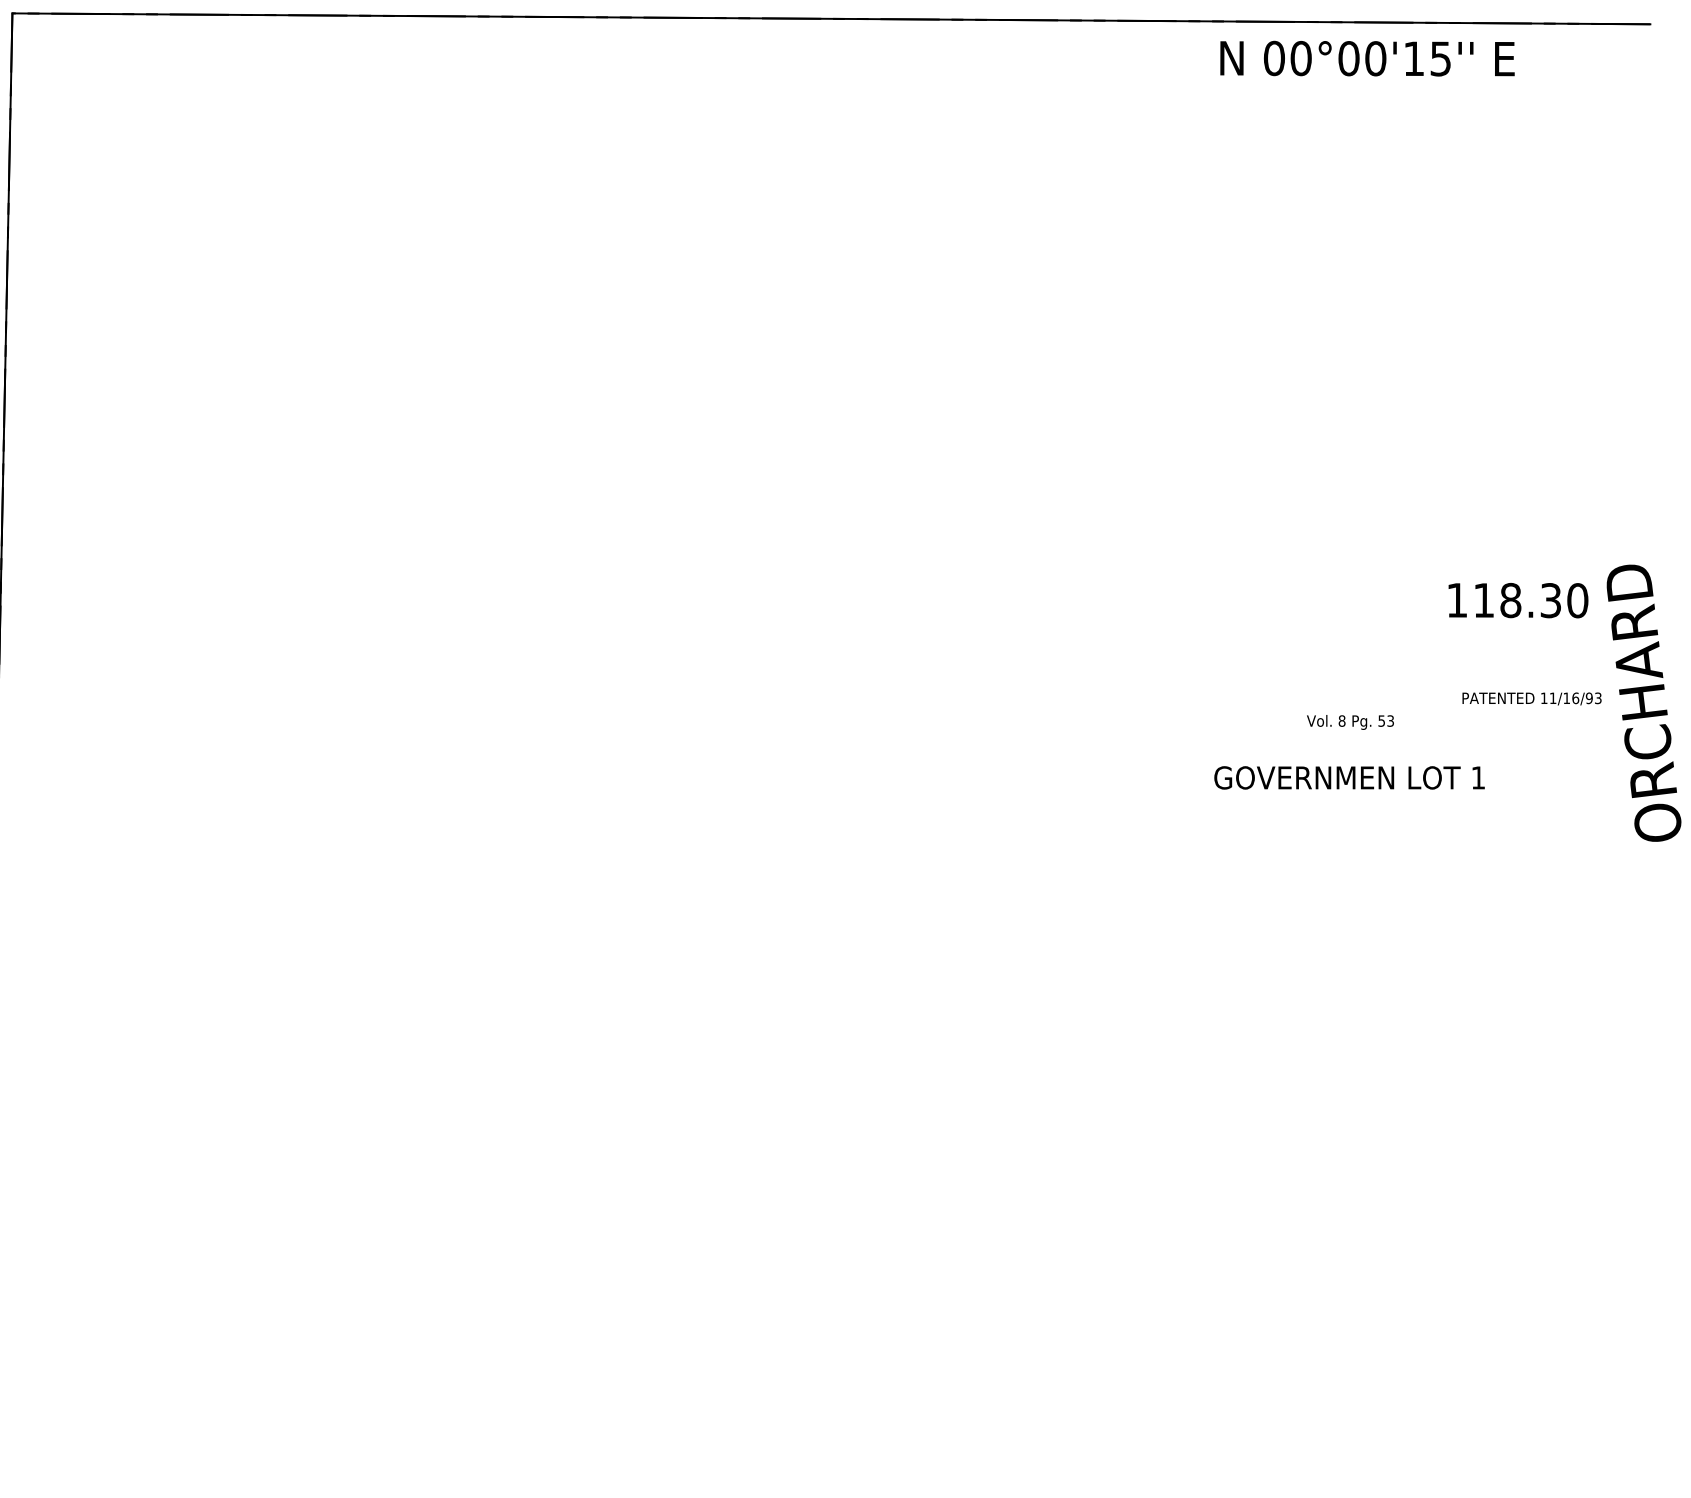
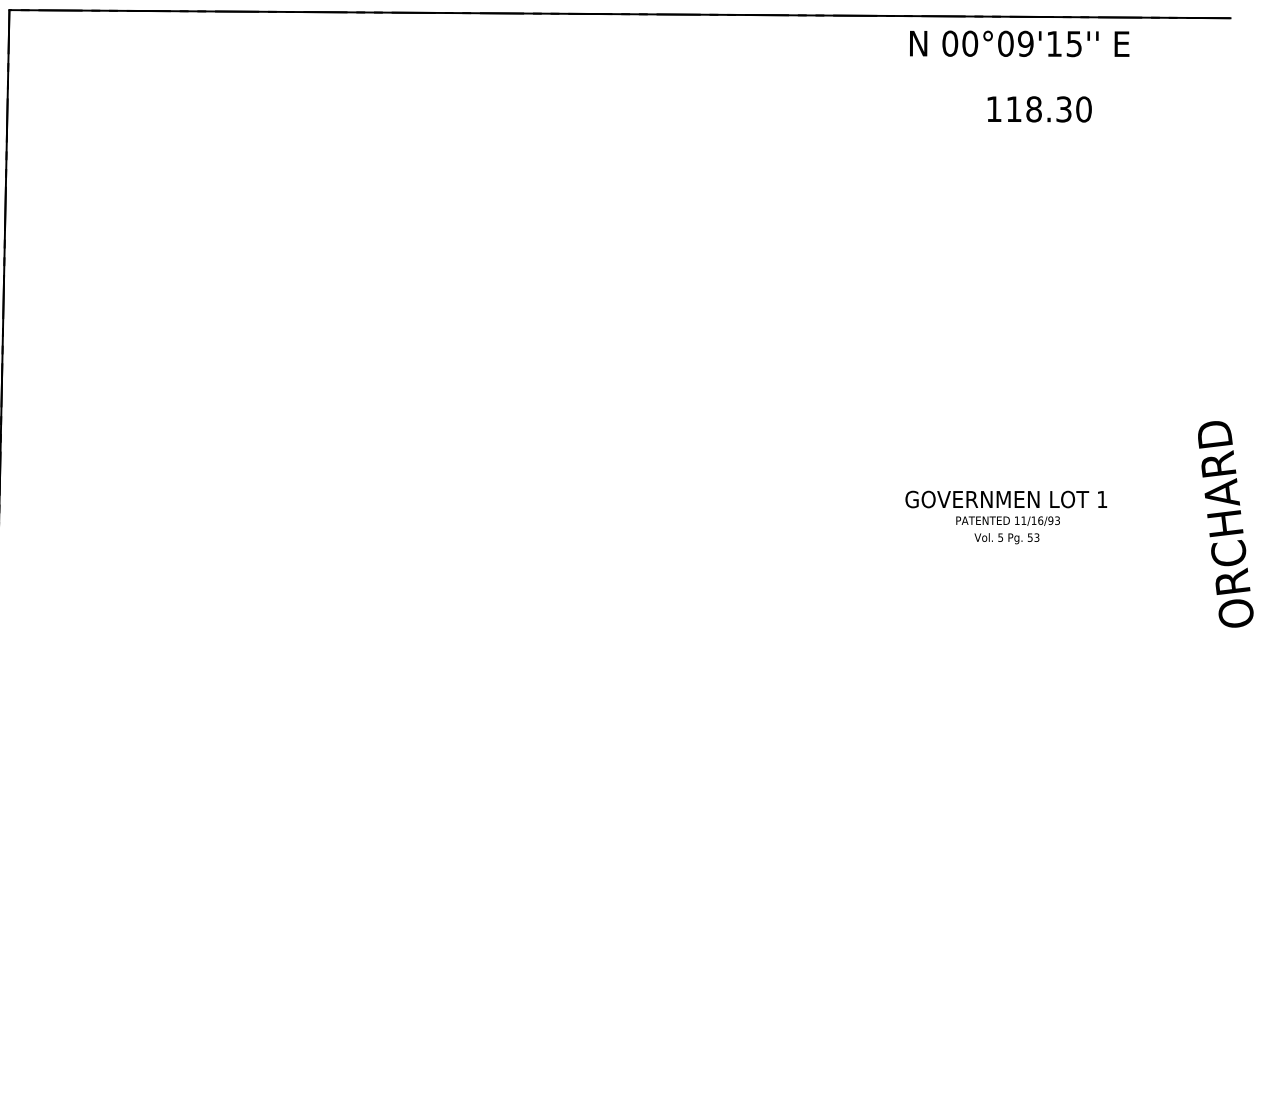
text: (1375, 58) -> (1025, 43), 00°00'15'' -> 00°09'15''
text: (1518, 600) -> (1039, 109), moved
text: (1531, 698) -> (1007, 520), moved
text: (1341, 720) -> (1000, 537), 8 -> 5
text: (1349, 777) -> (1006, 499), moved

